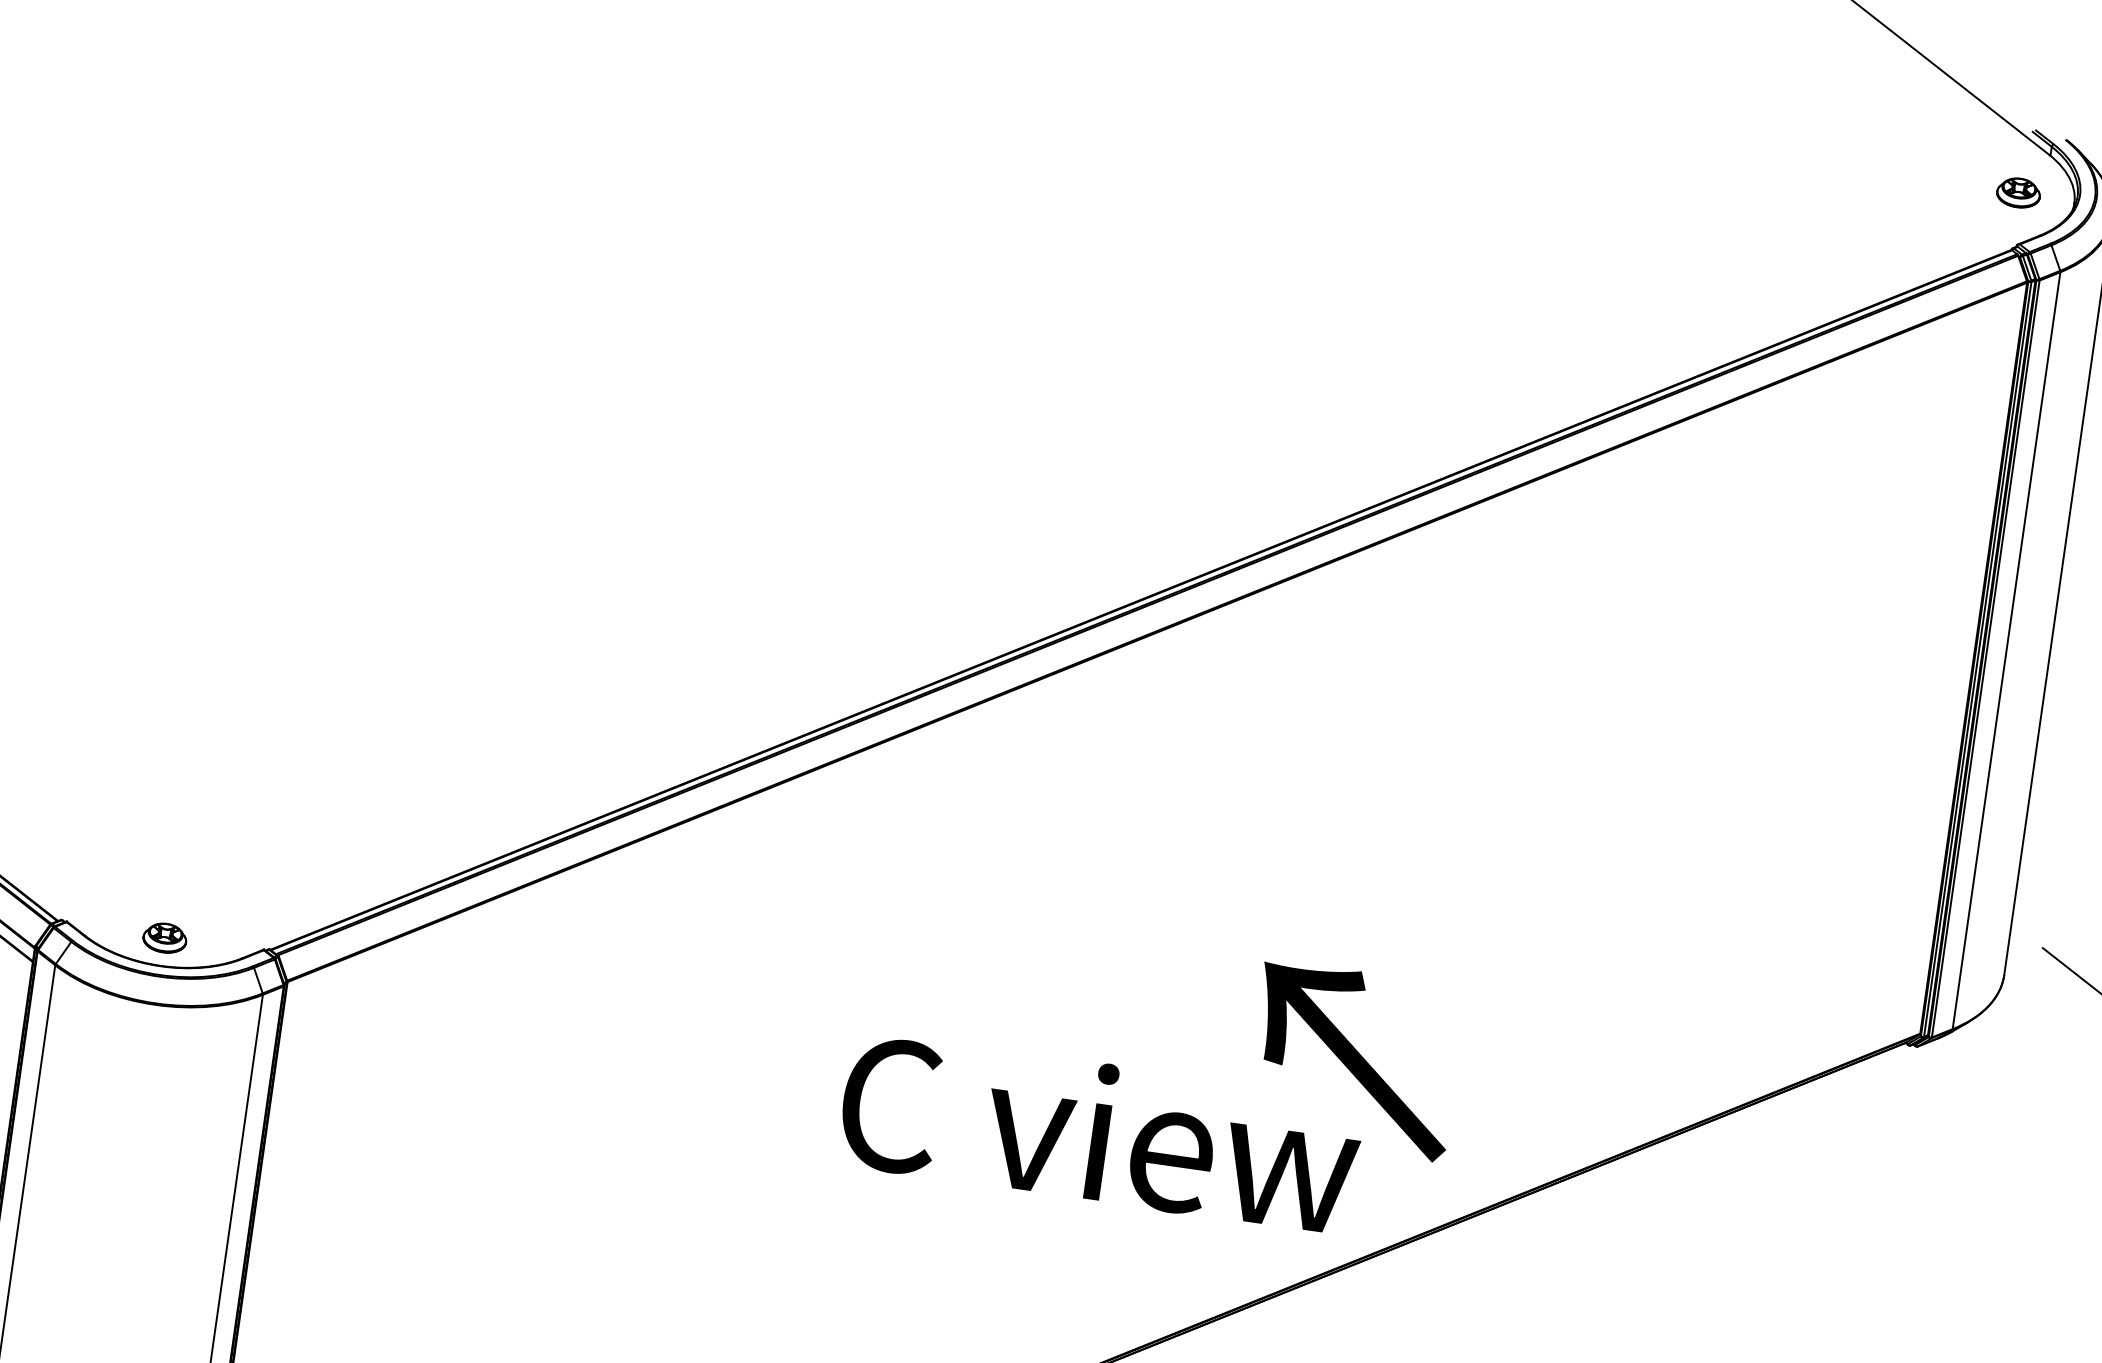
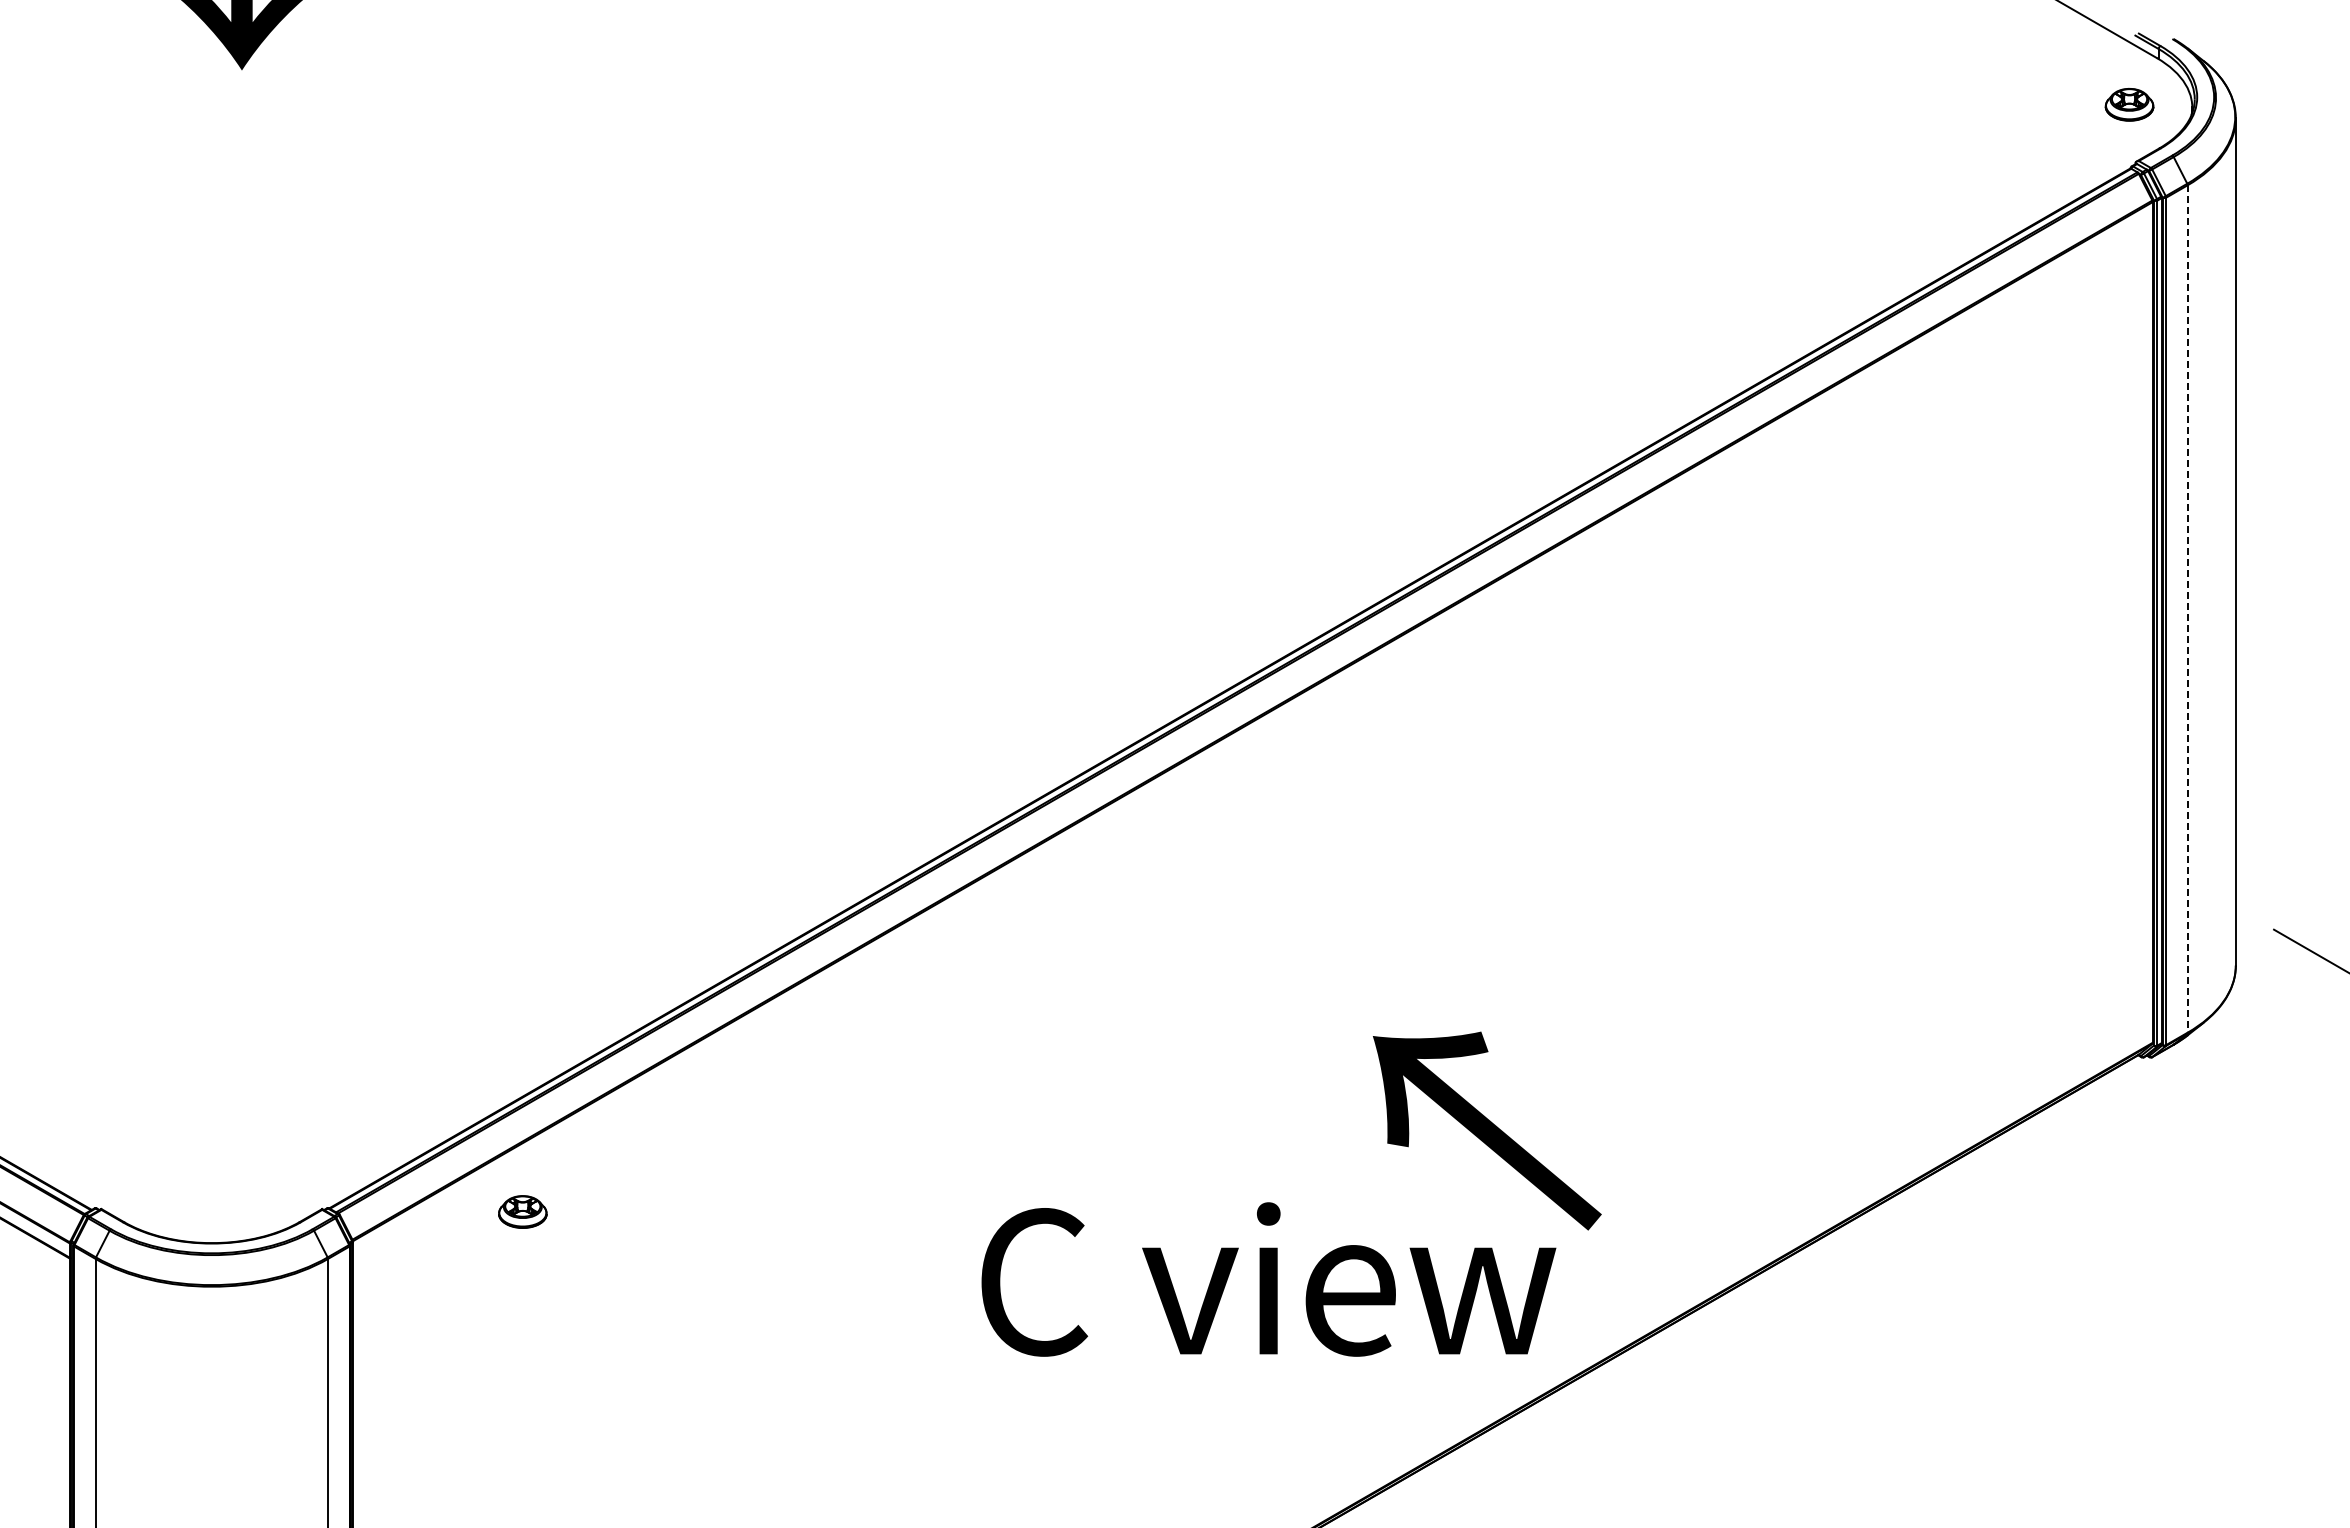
line: (2006, 650) -> (2187, 608), solid -> dashed
part: (164, 937) -> (522, 1211), moved
text: (1354, 1060) -> (1487, 1130), moved

